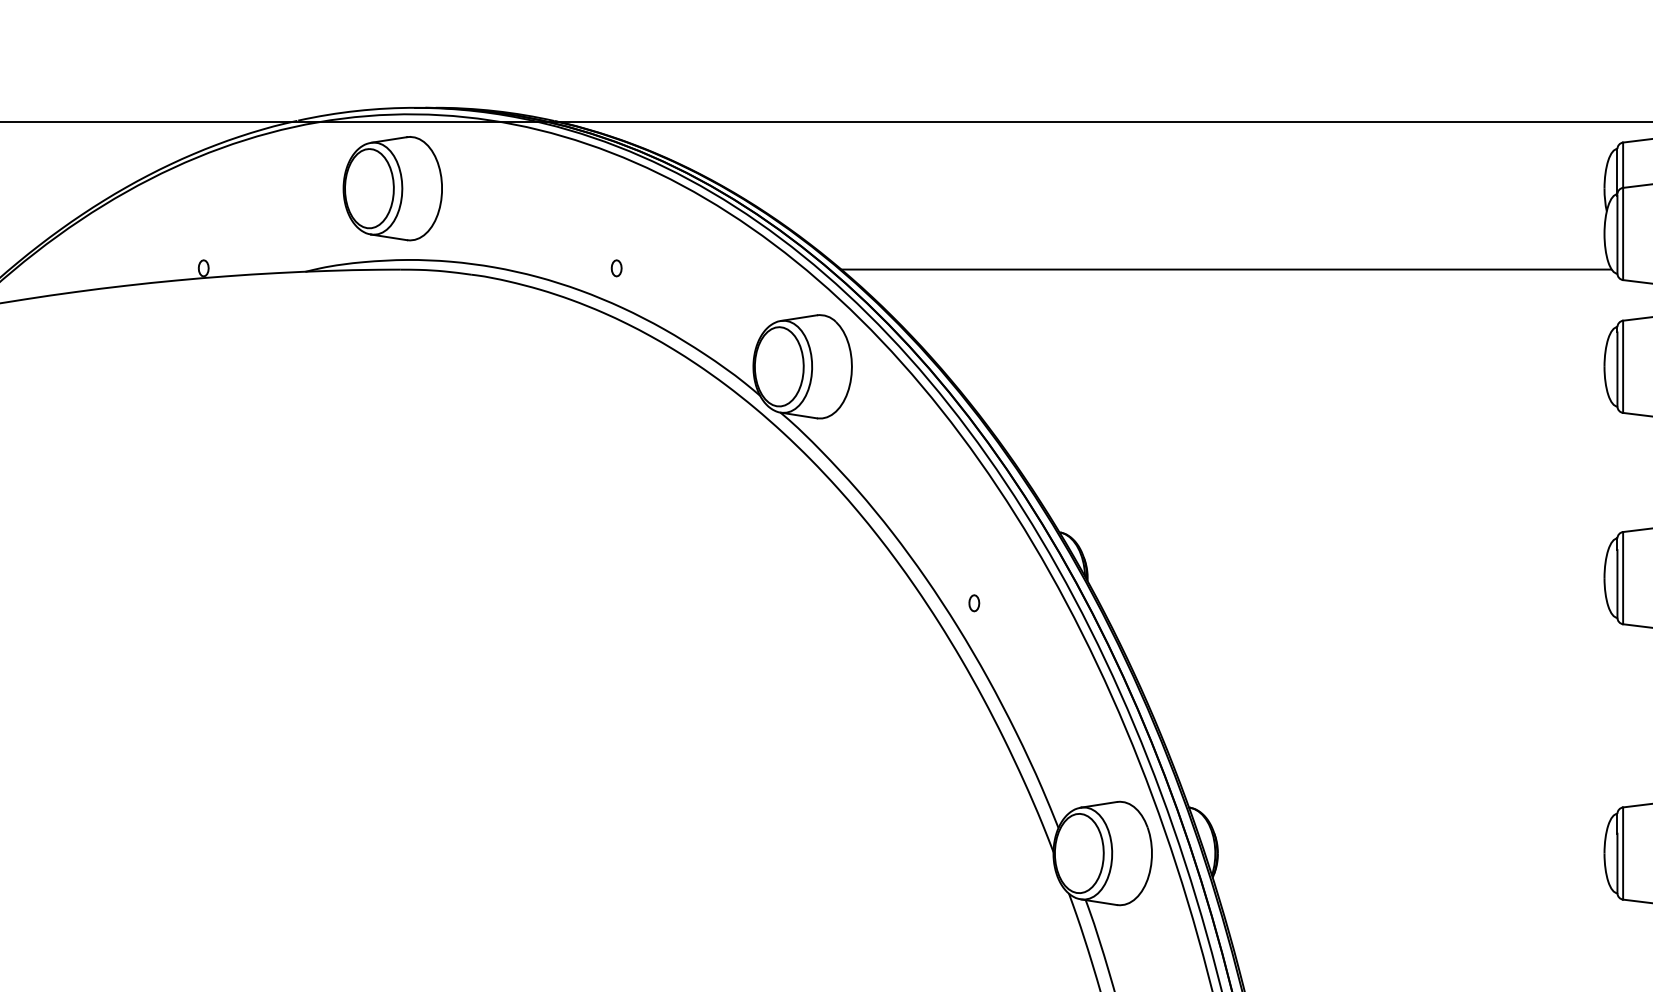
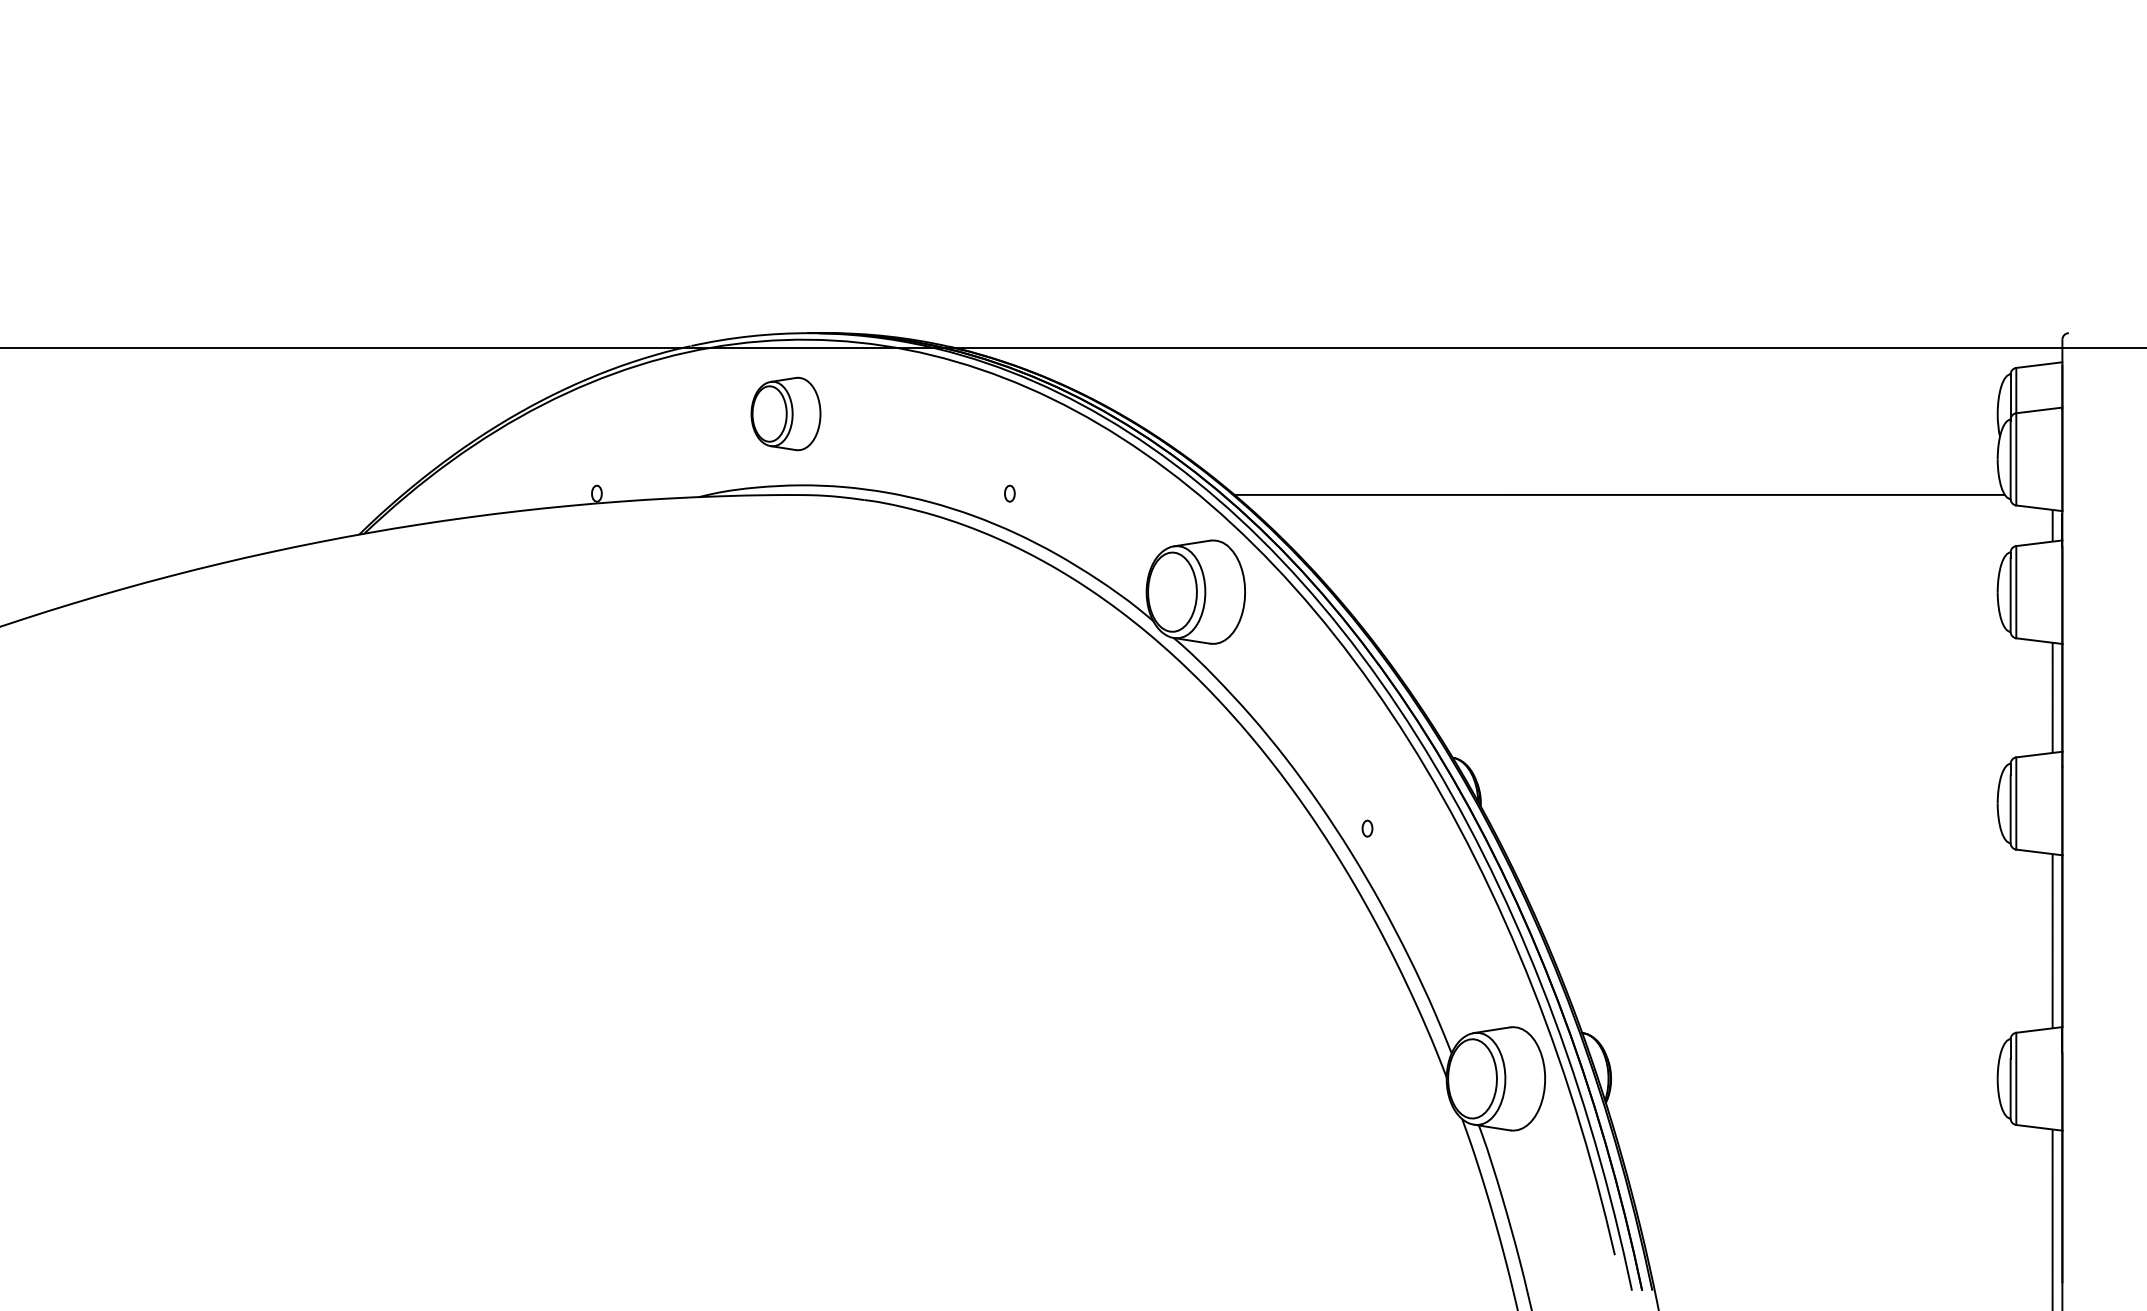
part: (392, 188) -> (785, 413), size x0.7

